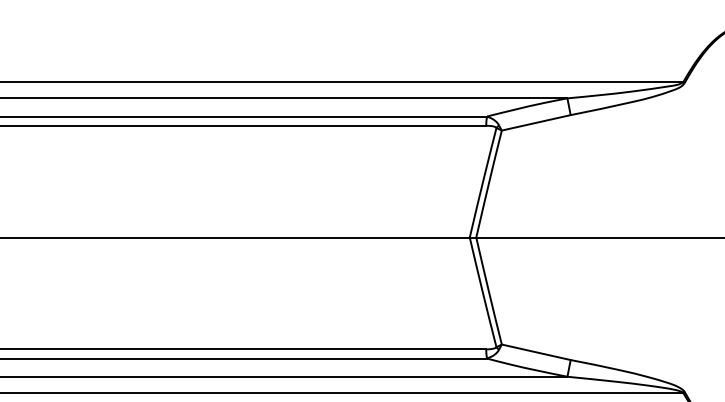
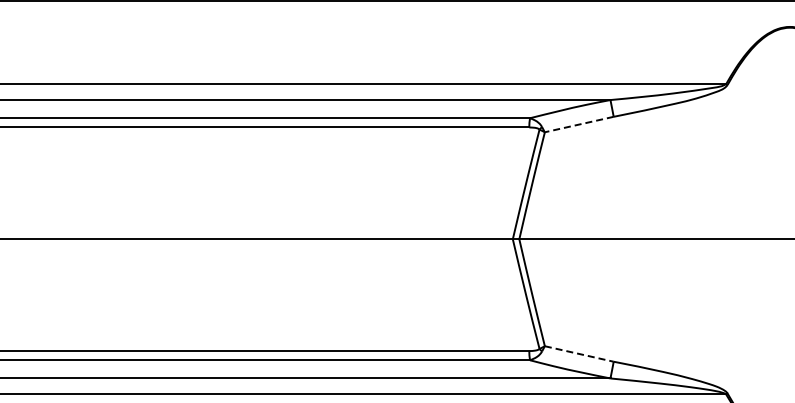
line: (535, 122) -> (578, 124), solid -> dashed
line: (536, 352) -> (579, 354), solid -> dashed

